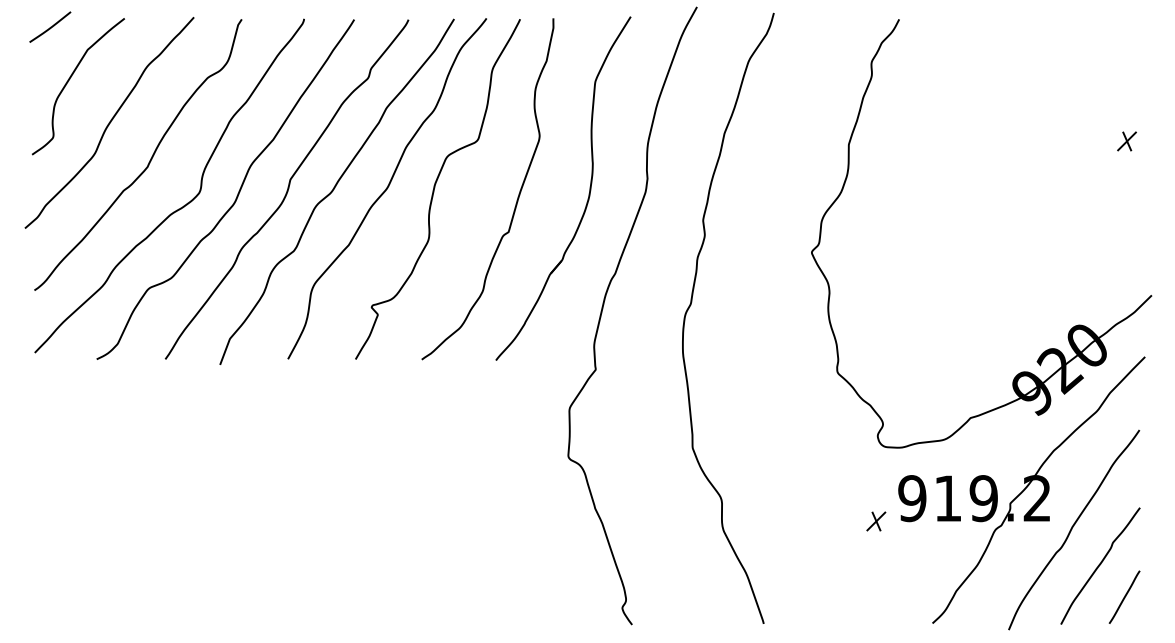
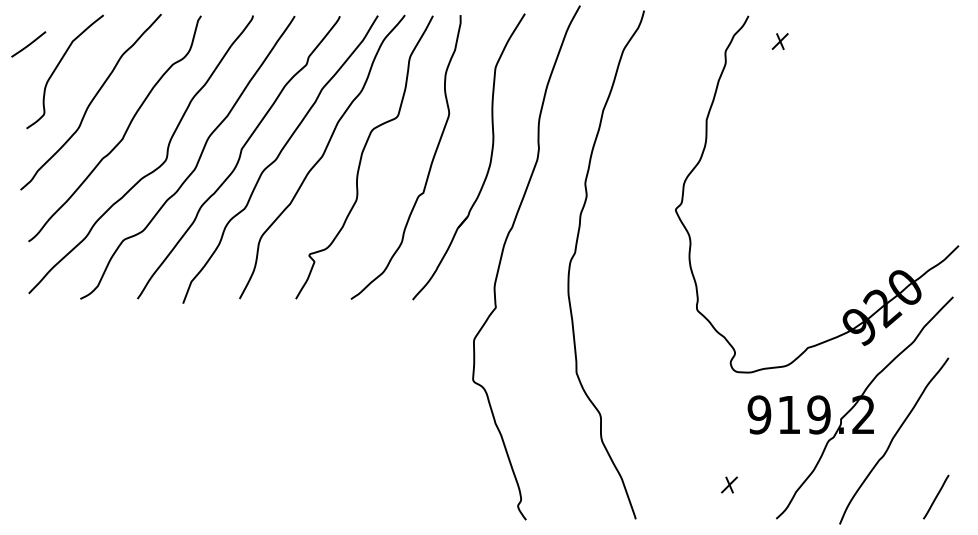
line: (50, 27) -> (28, 44), moved
part: (1126, 141) -> (779, 41), moved
part: (876, 520) -> (729, 484), moved
curve: (1099, 565) -> (915, 470), removed

